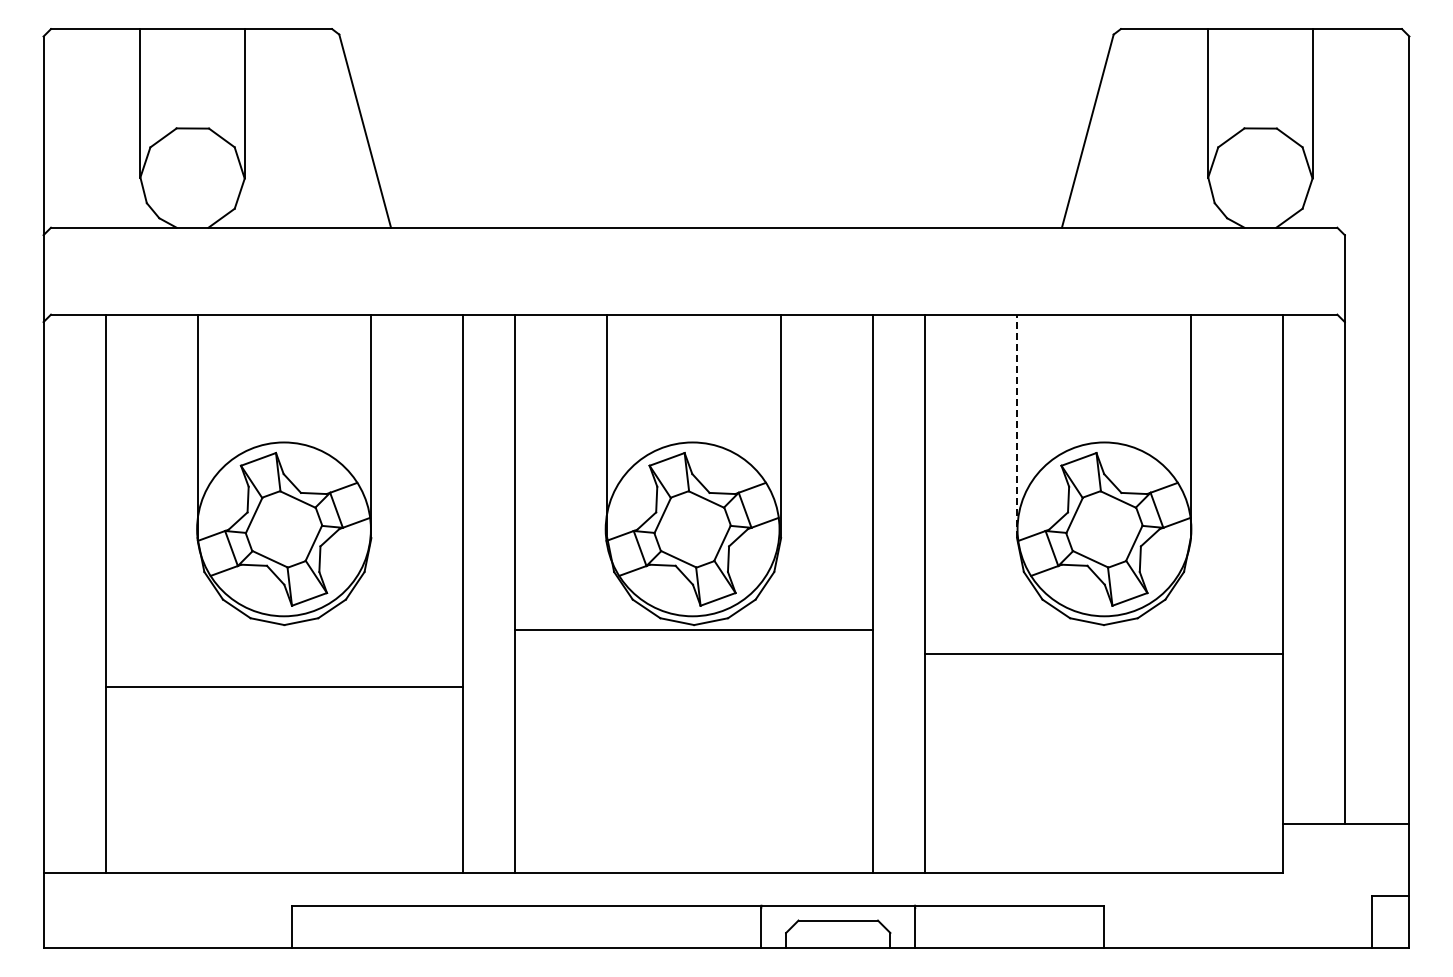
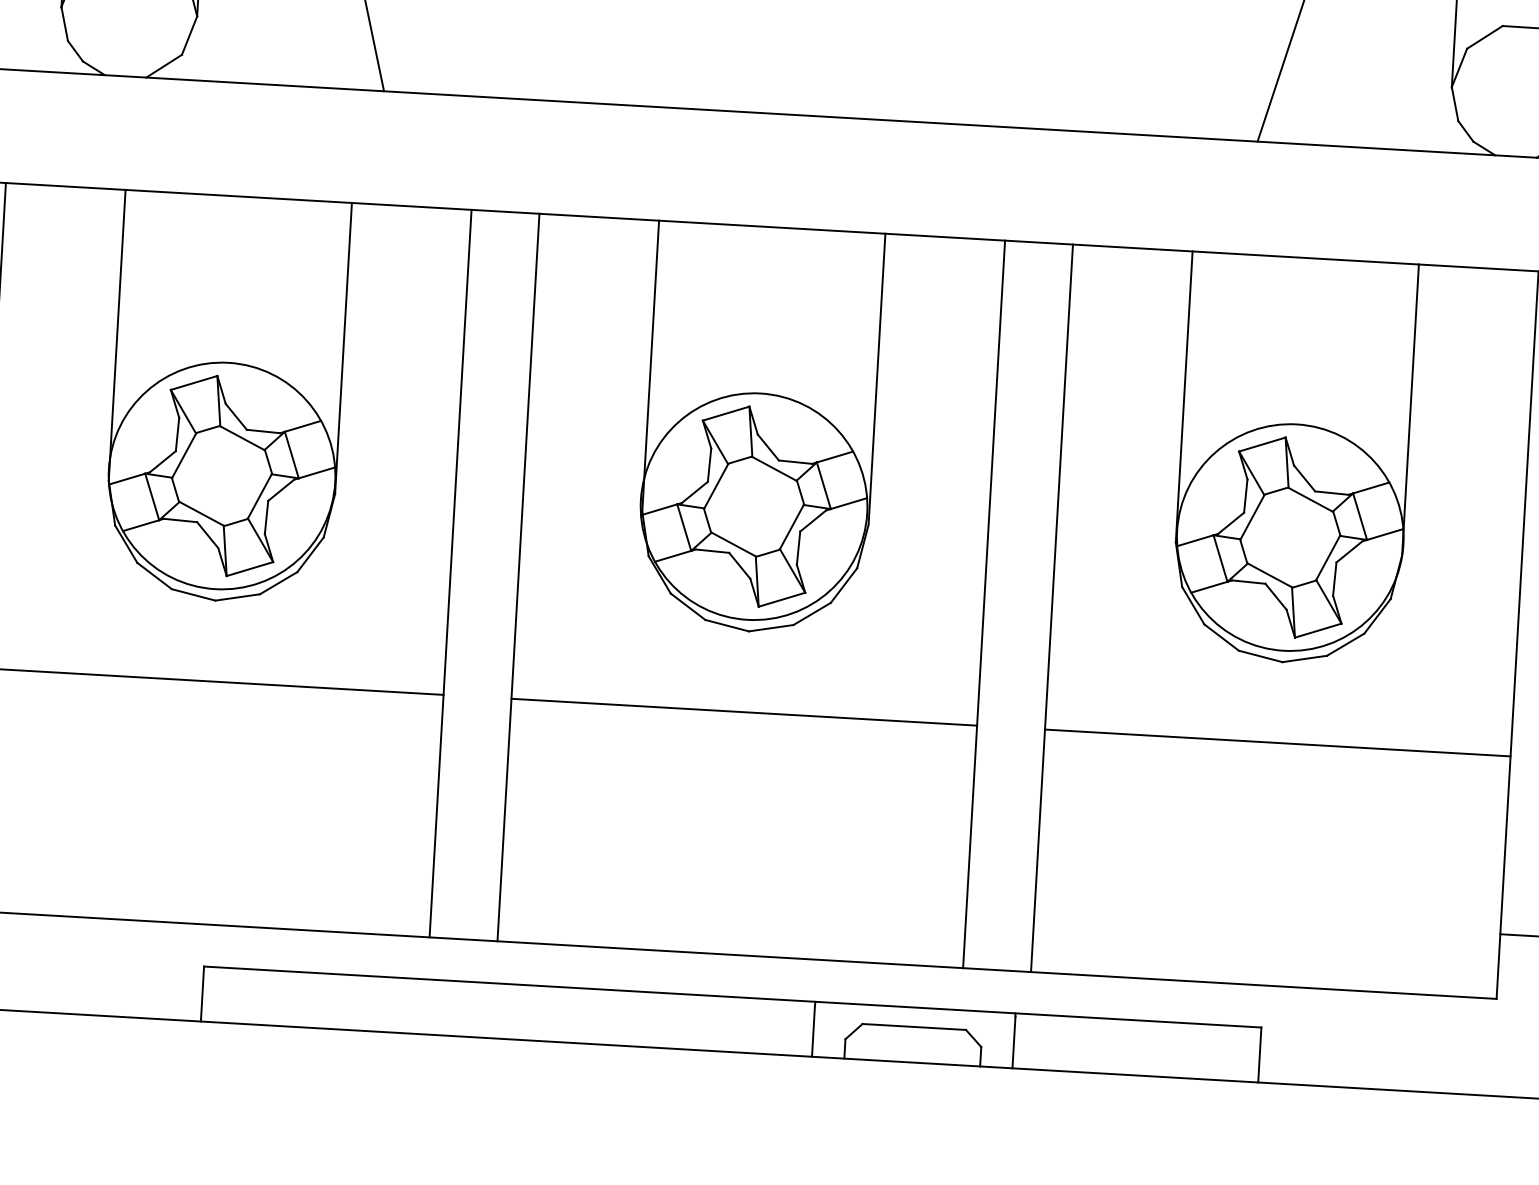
line: (1017, 426) -> (1184, 397), dashed -> solid
line: (694, 630) -> (744, 712), moved
line: (1103, 654) -> (1277, 743), moved

